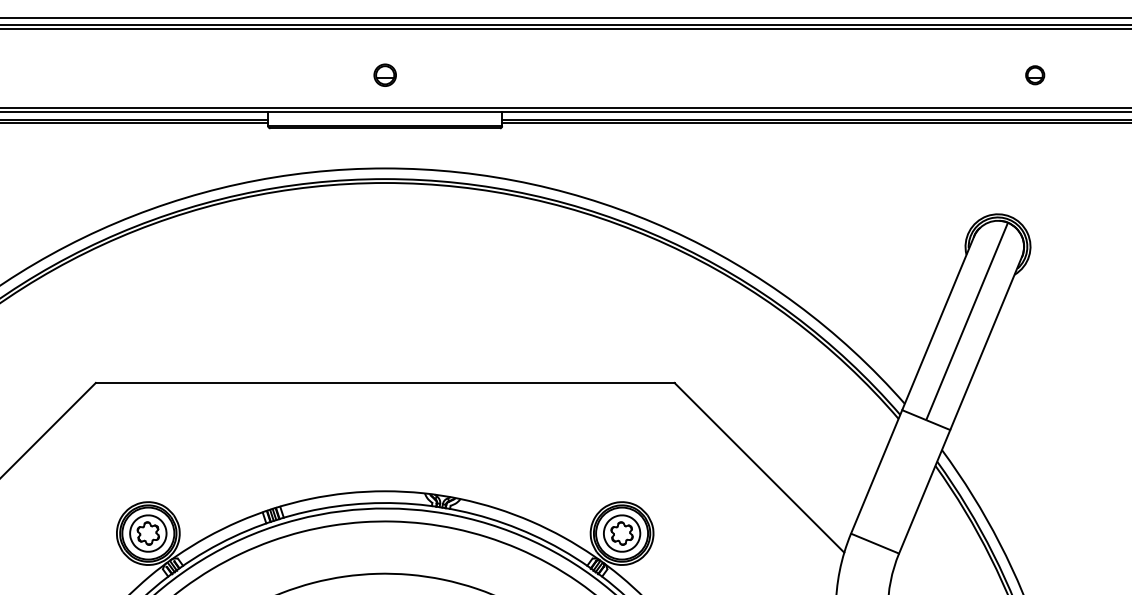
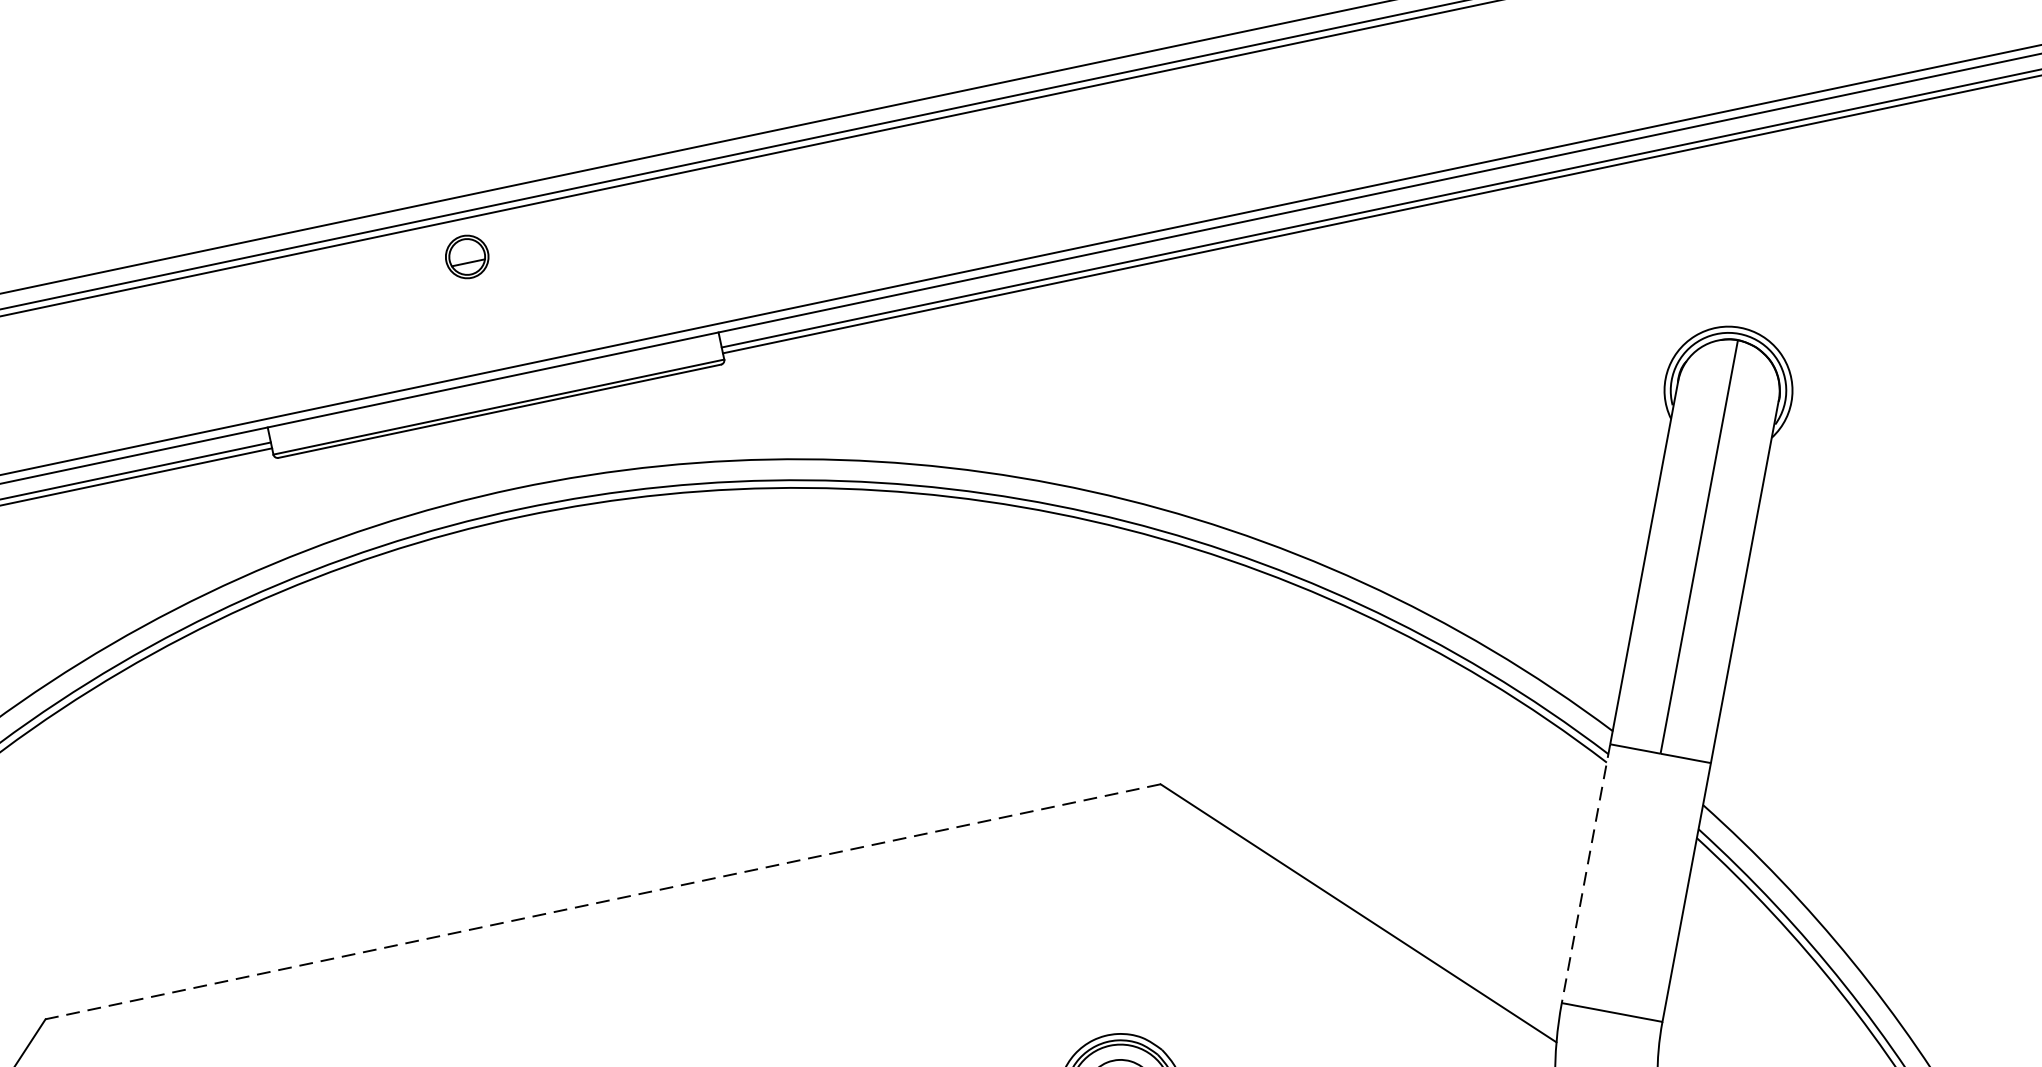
part: (384, 74) -> (465, 255), moved
part: (1035, 75) -> (1731, 45), removed
line: (384, 382) -> (601, 901), solid -> dashed
line: (876, 471) -> (1585, 872), solid -> dashed

